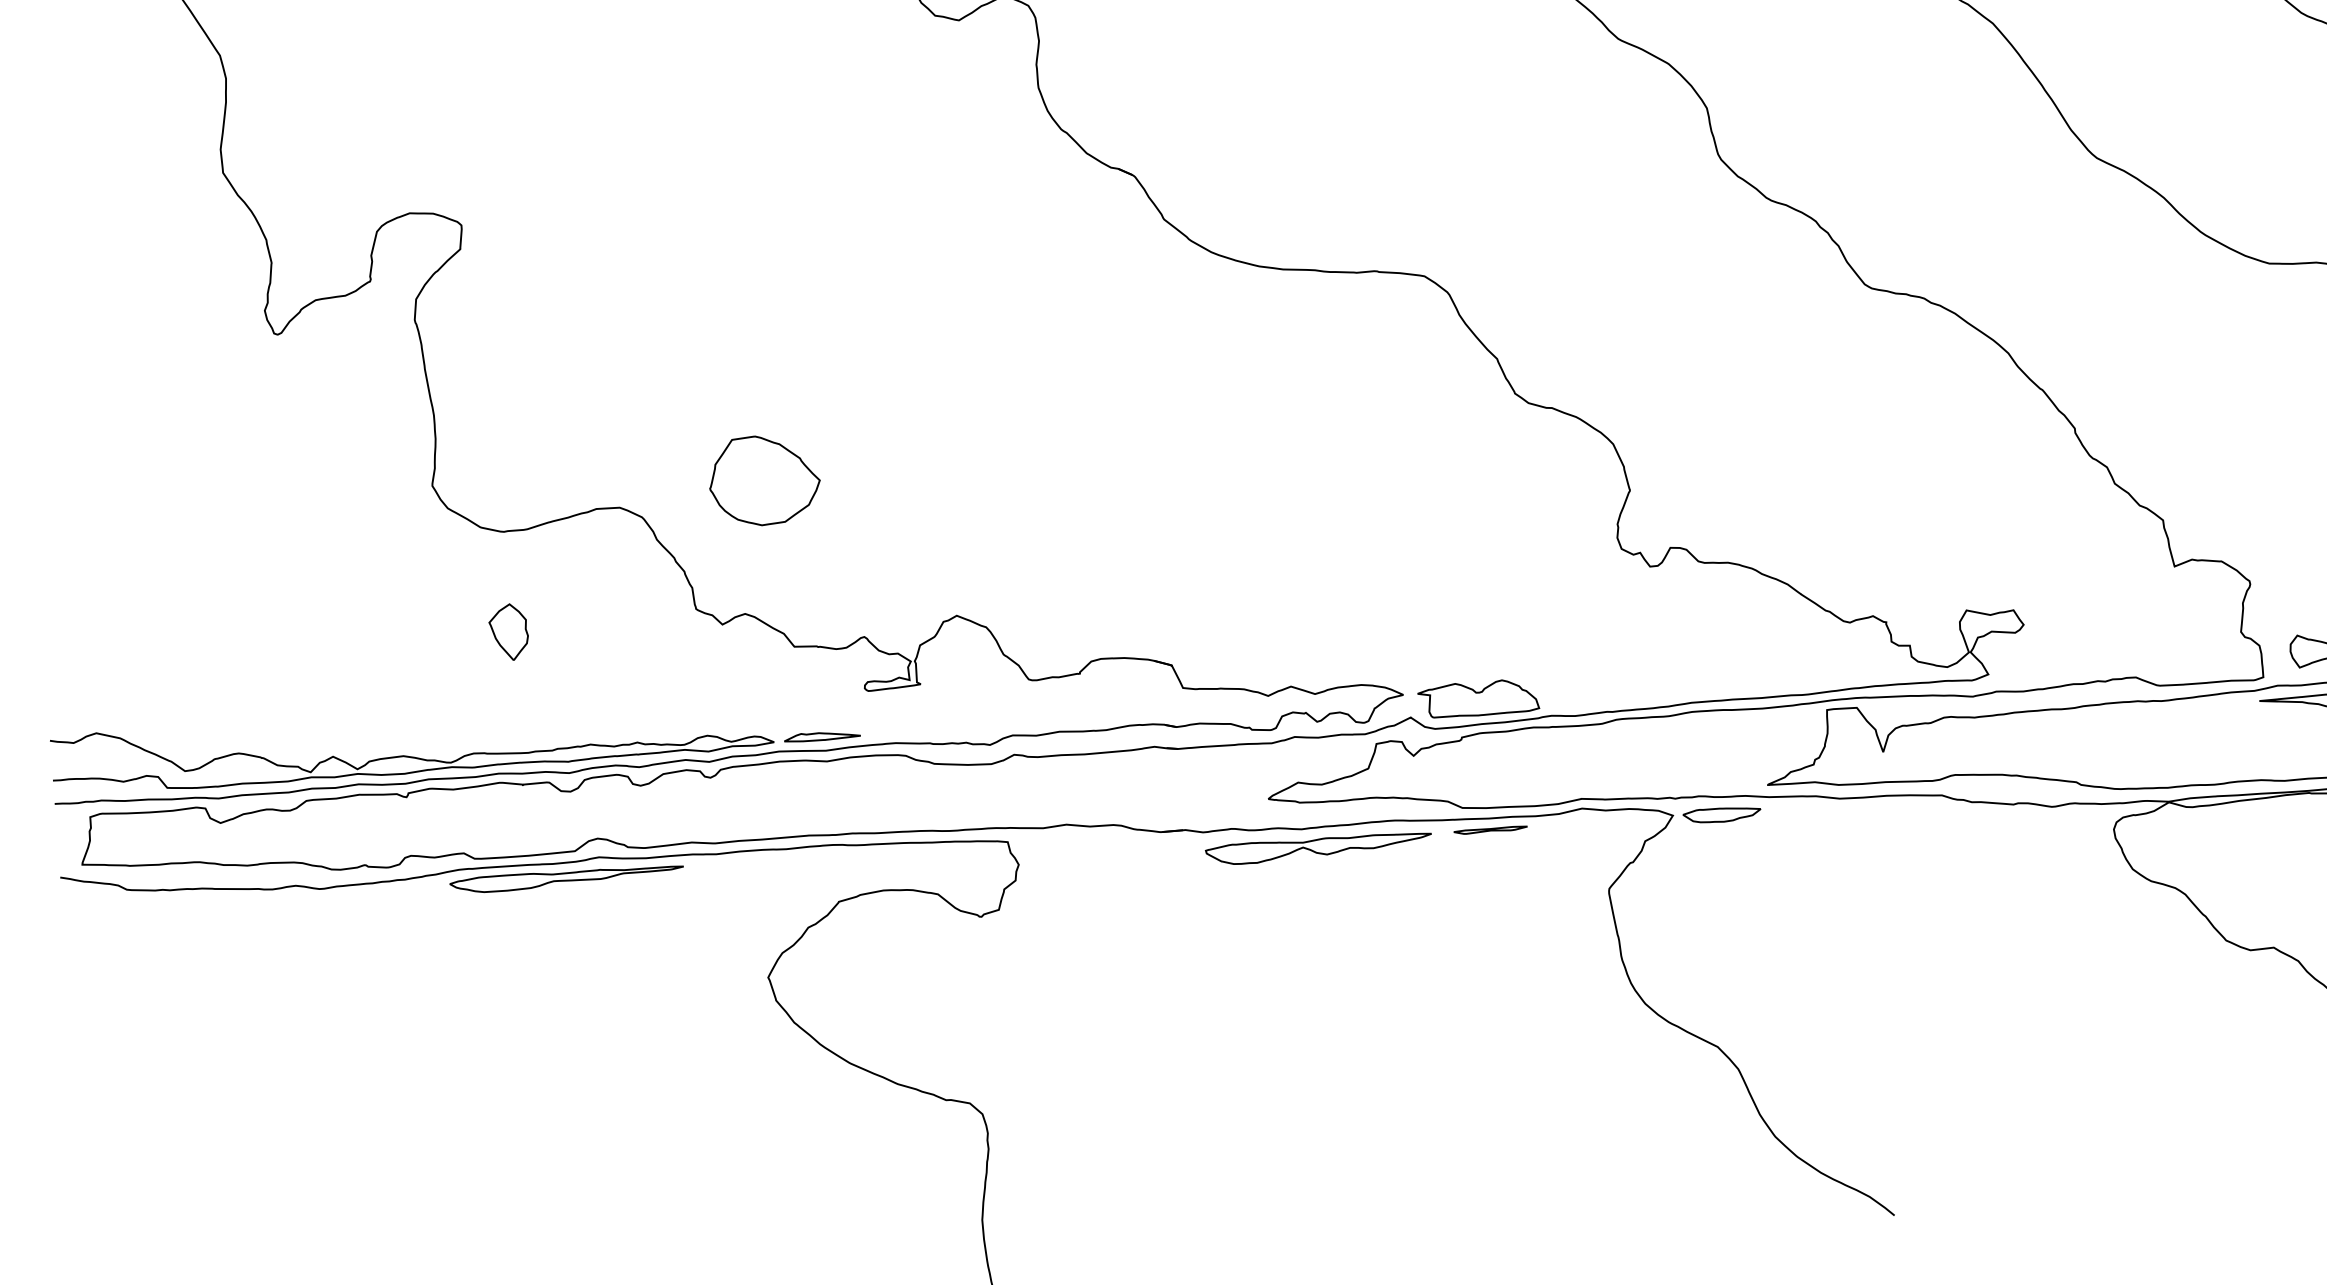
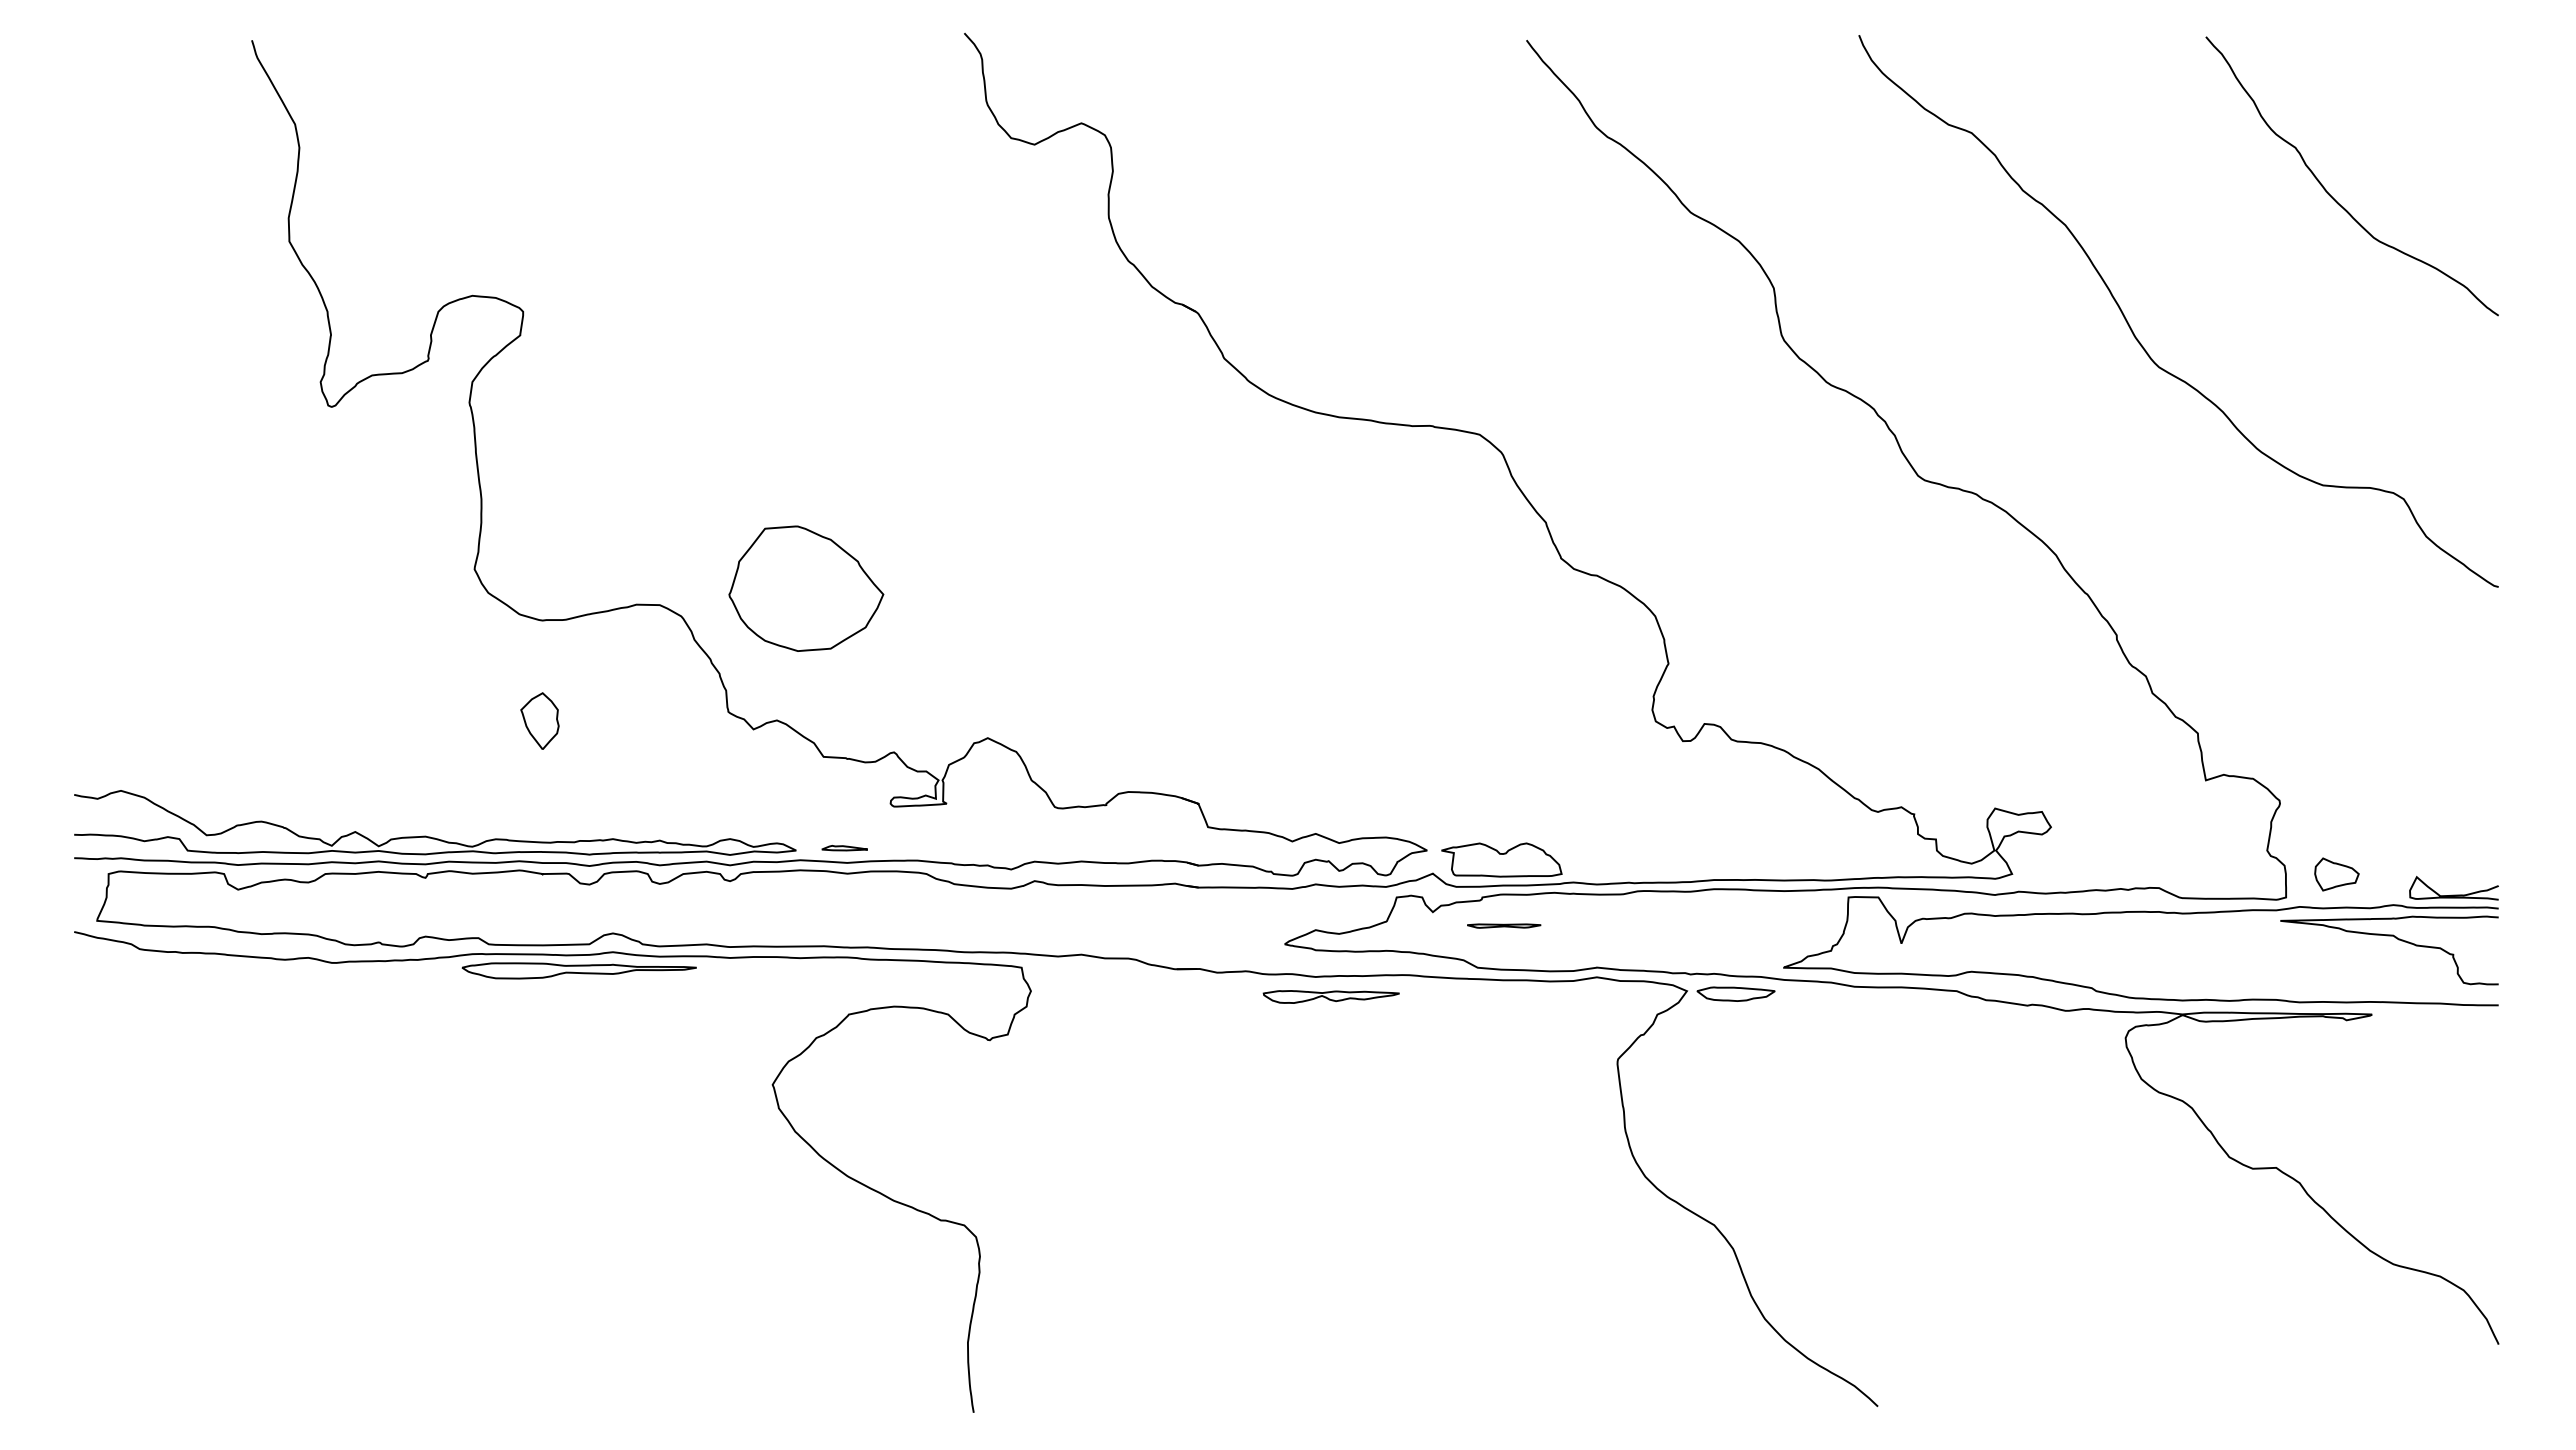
part: (764, 480) -> (806, 588), size x1.4
part: (822, 735) -> (844, 847), size x0.6
part: (1491, 829) -> (1504, 925), moved
part: (1318, 847) -> (1331, 996), size x0.6

